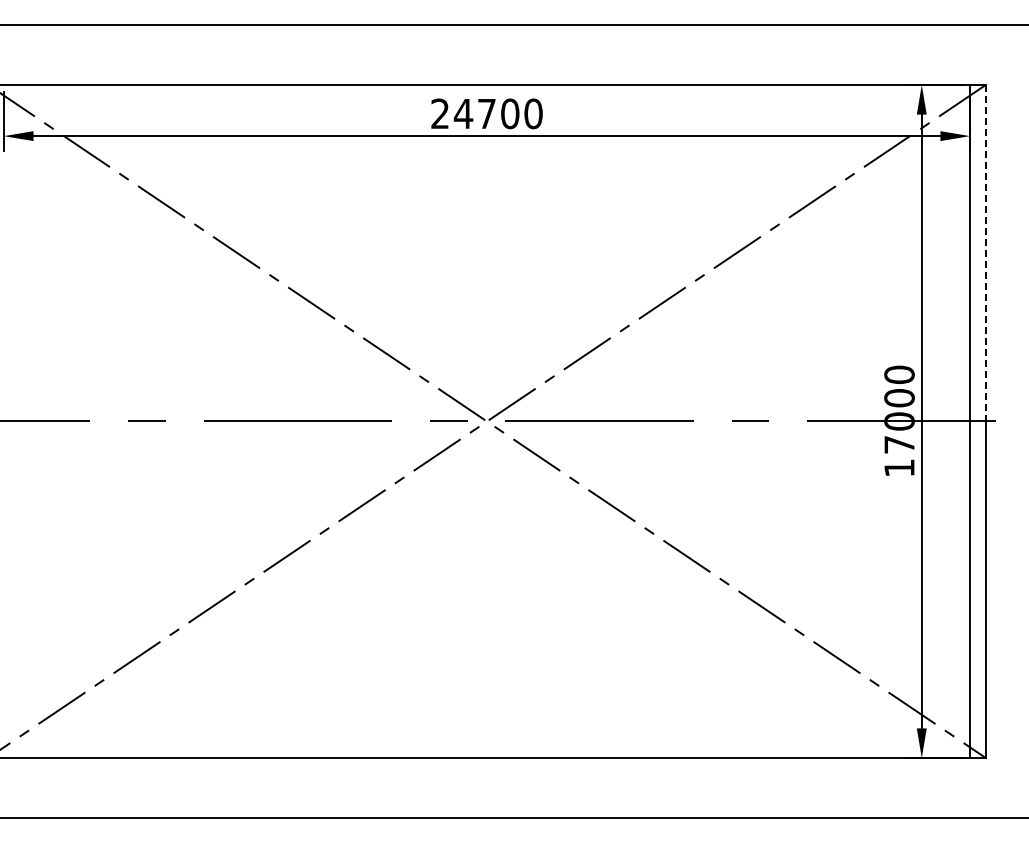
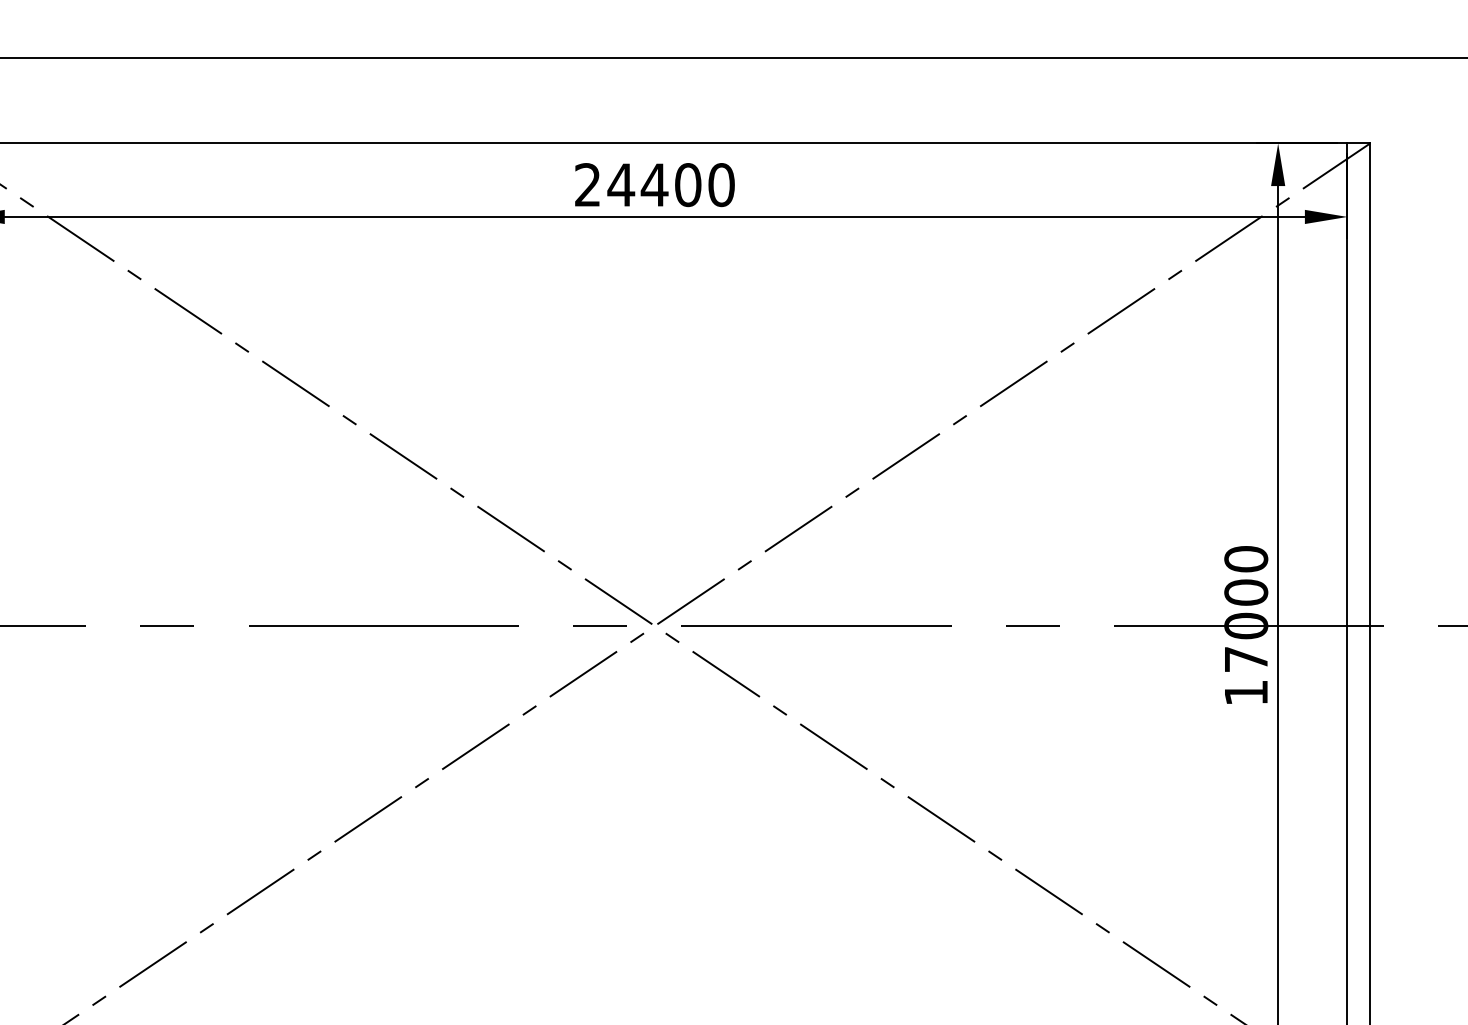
text: (486, 113) -> (654, 184), 24700 -> 24400
line: (985, 253) -> (1369, 385), dashed -> solid

